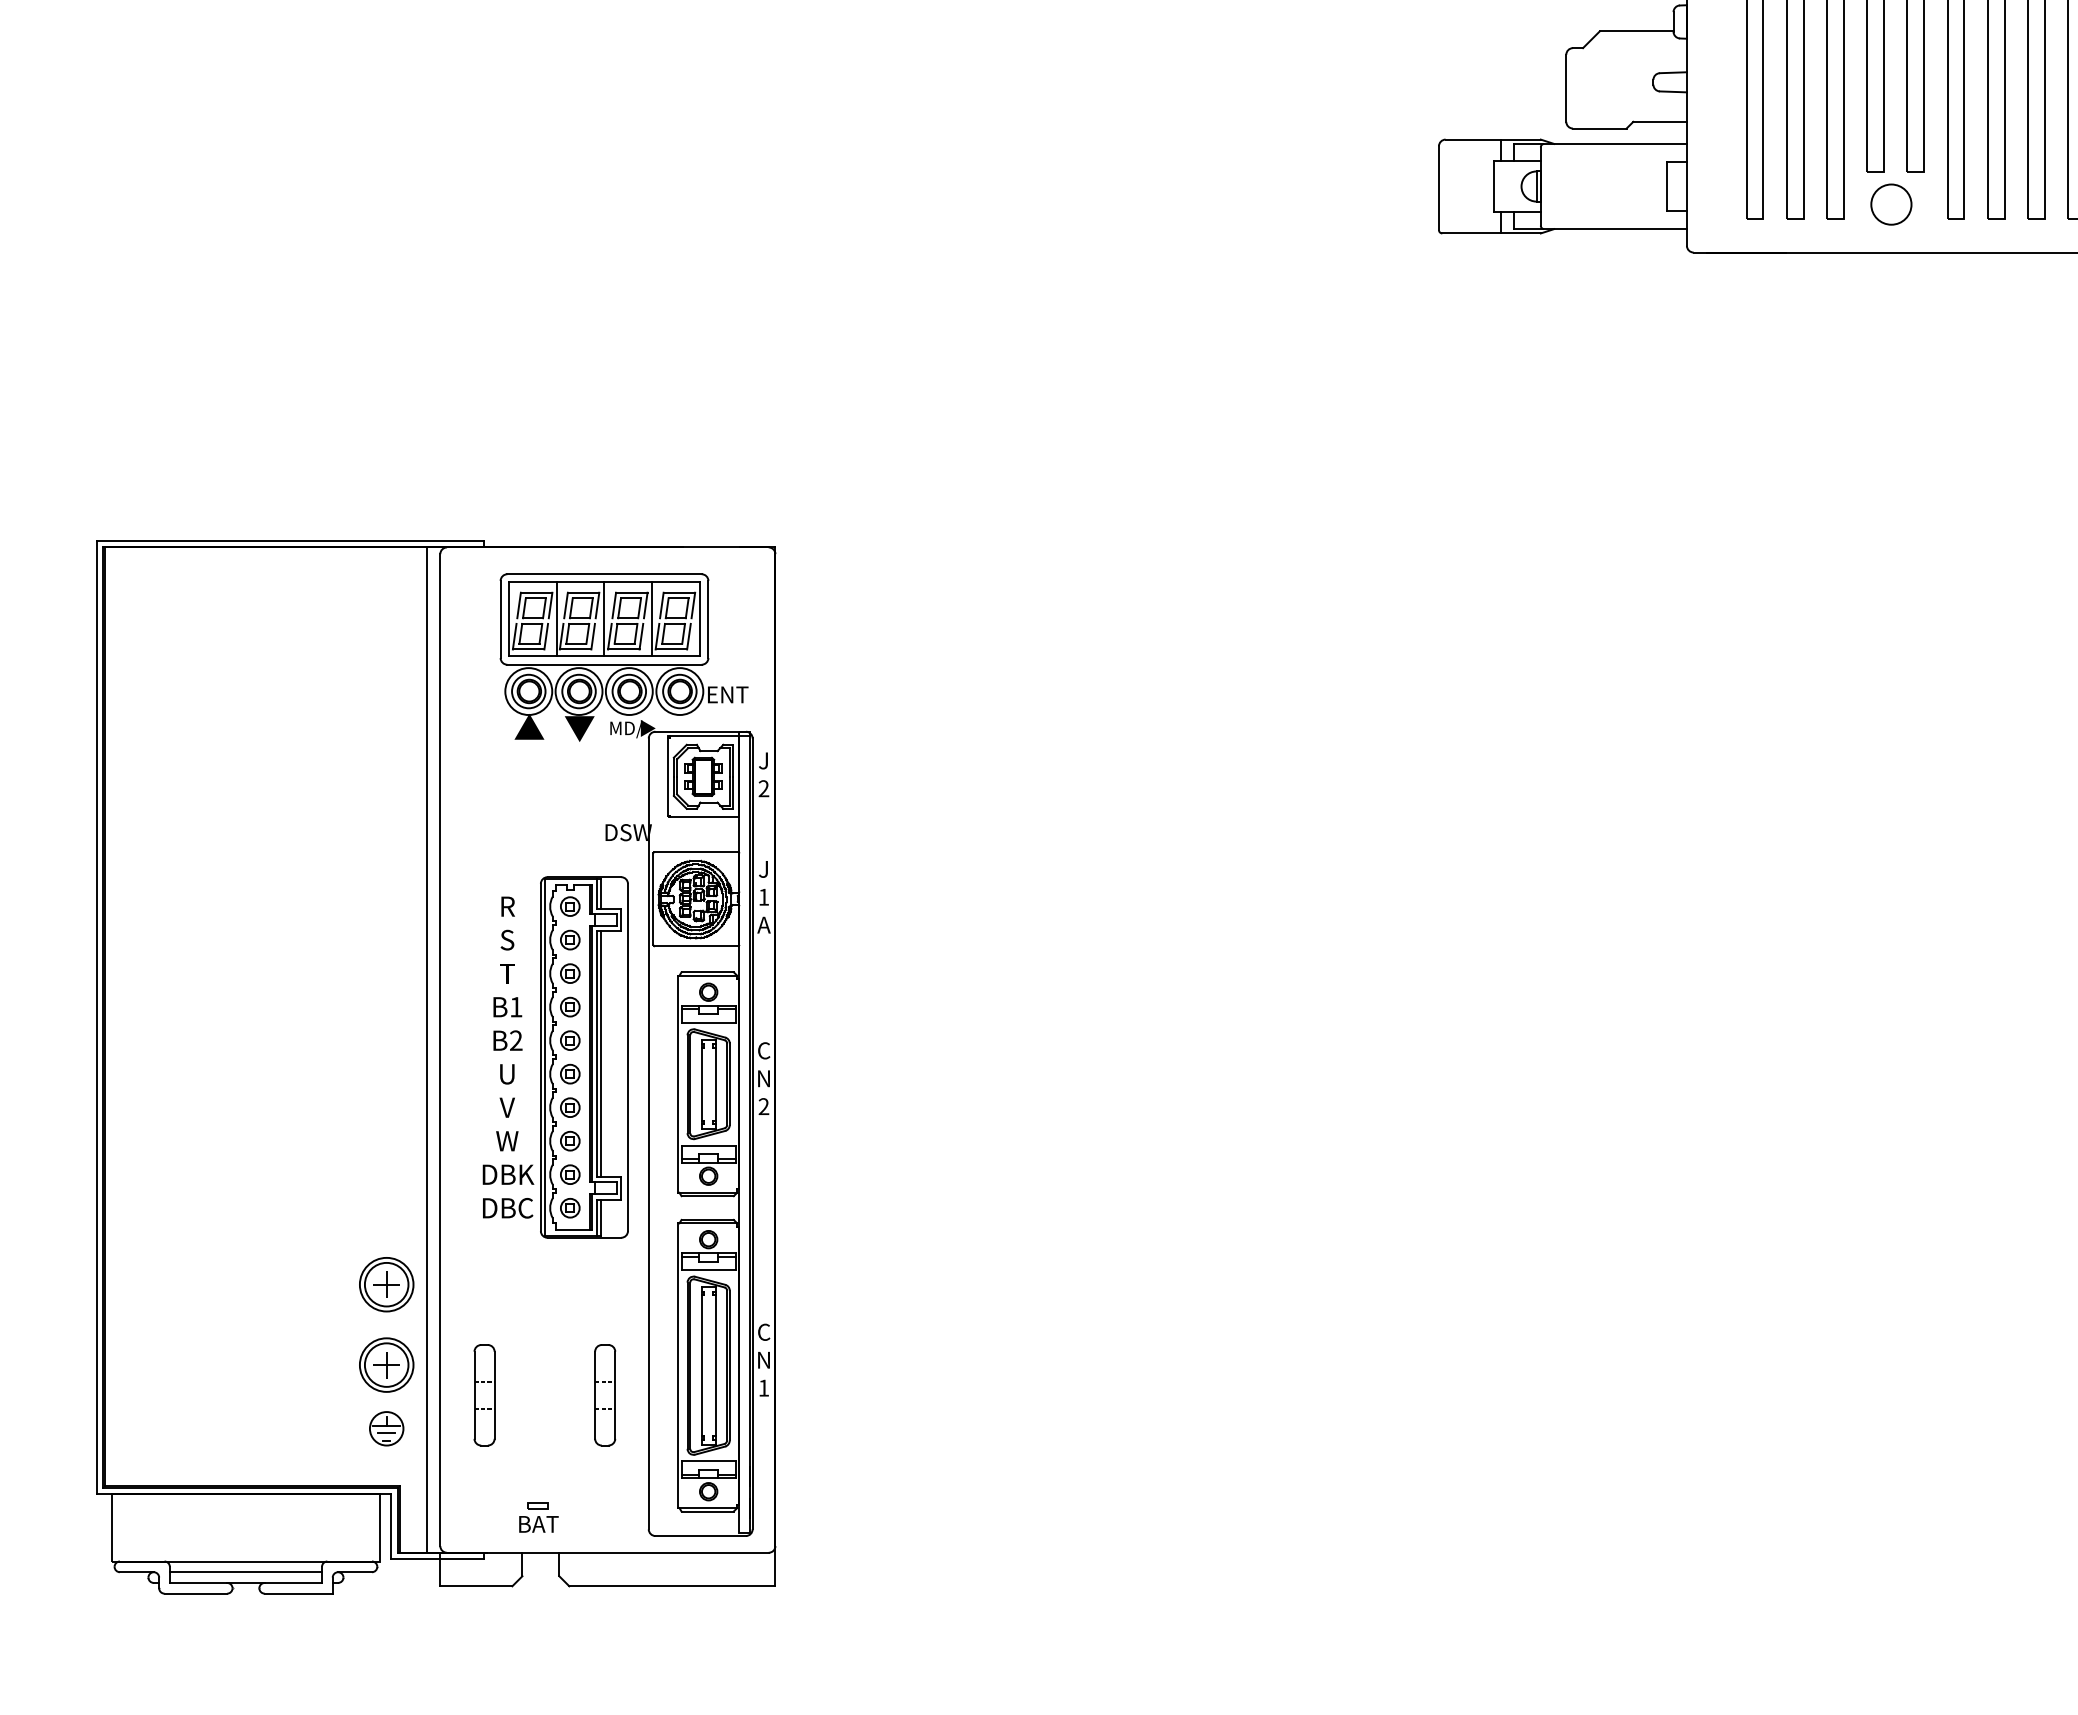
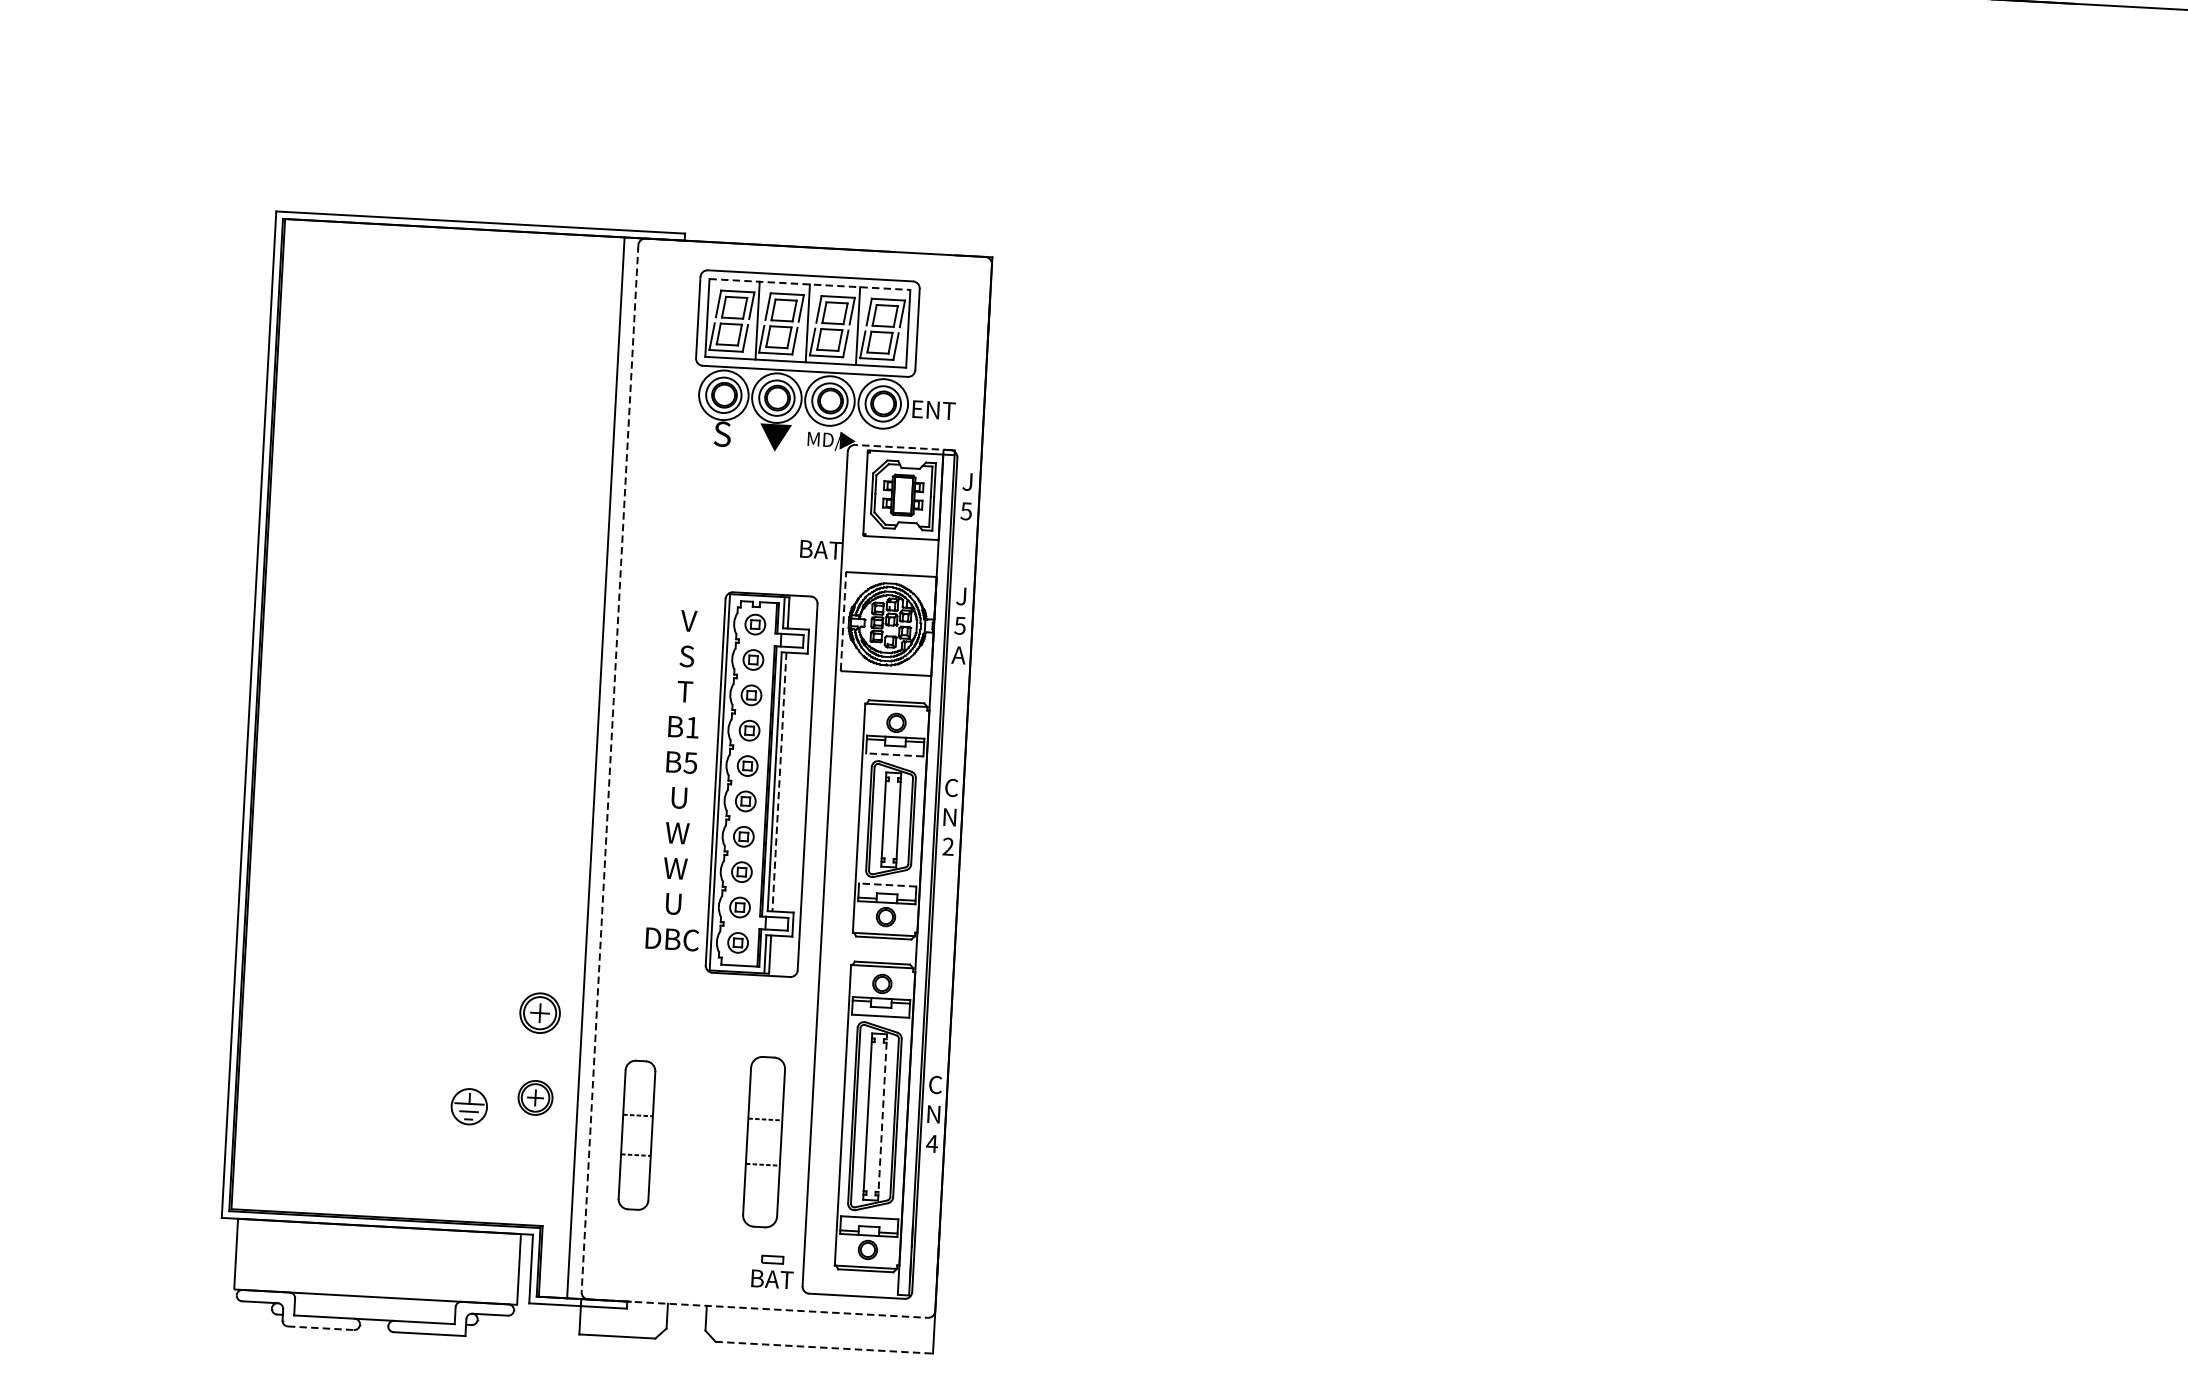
line: (604, 582) -> (809, 284), solid -> dashed
text: (529, 728) -> (722, 434), ▲ -> S
line: (700, 731) -> (902, 447), solid -> dashed
text: (763, 788) -> (965, 511), 2 -> 5
text: (628, 832) -> (821, 549), DSW -> BAT
text: (763, 896) -> (959, 625), 1 -> 5
line: (653, 898) -> (843, 620), solid -> dashed
text: (506, 906) -> (688, 620), R -> V
line: (708, 1022) -> (894, 754), solid -> dashed
text: (515, 1040) -> (689, 762), B2 -> B5
line: (440, 1050) -> (610, 769), solid -> dashed
line: (601, 1054) -> (779, 782), solid -> dashed
text: (507, 1107) -> (677, 833), V -> W
line: (708, 1145) -> (887, 884), solid -> dashed
text: (508, 1174) -> (674, 903), DBK -> U
part: (386, 1284) -> (539, 1012), size x0.7
part: (386, 1364) -> (535, 1097), size x0.6
line: (715, 1365) -> (882, 1117), solid -> dashed
text: (763, 1387) -> (931, 1143), 1 -> 4
part: (484, 1395) -> (636, 1135), size x1.4
part: (605, 1395) -> (764, 1142), size x1.6
part: (386, 1428) -> (469, 1106), moved
part: (538, 1517) -> (772, 1272), moved
line: (607, 1552) -> (757, 1308), solid -> dashed
line: (245, 1572) -> (374, 1308), removed
line: (672, 1586) -> (824, 1347), solid -> dashed
line: (196, 1593) -> (321, 1328), solid -> dashed

